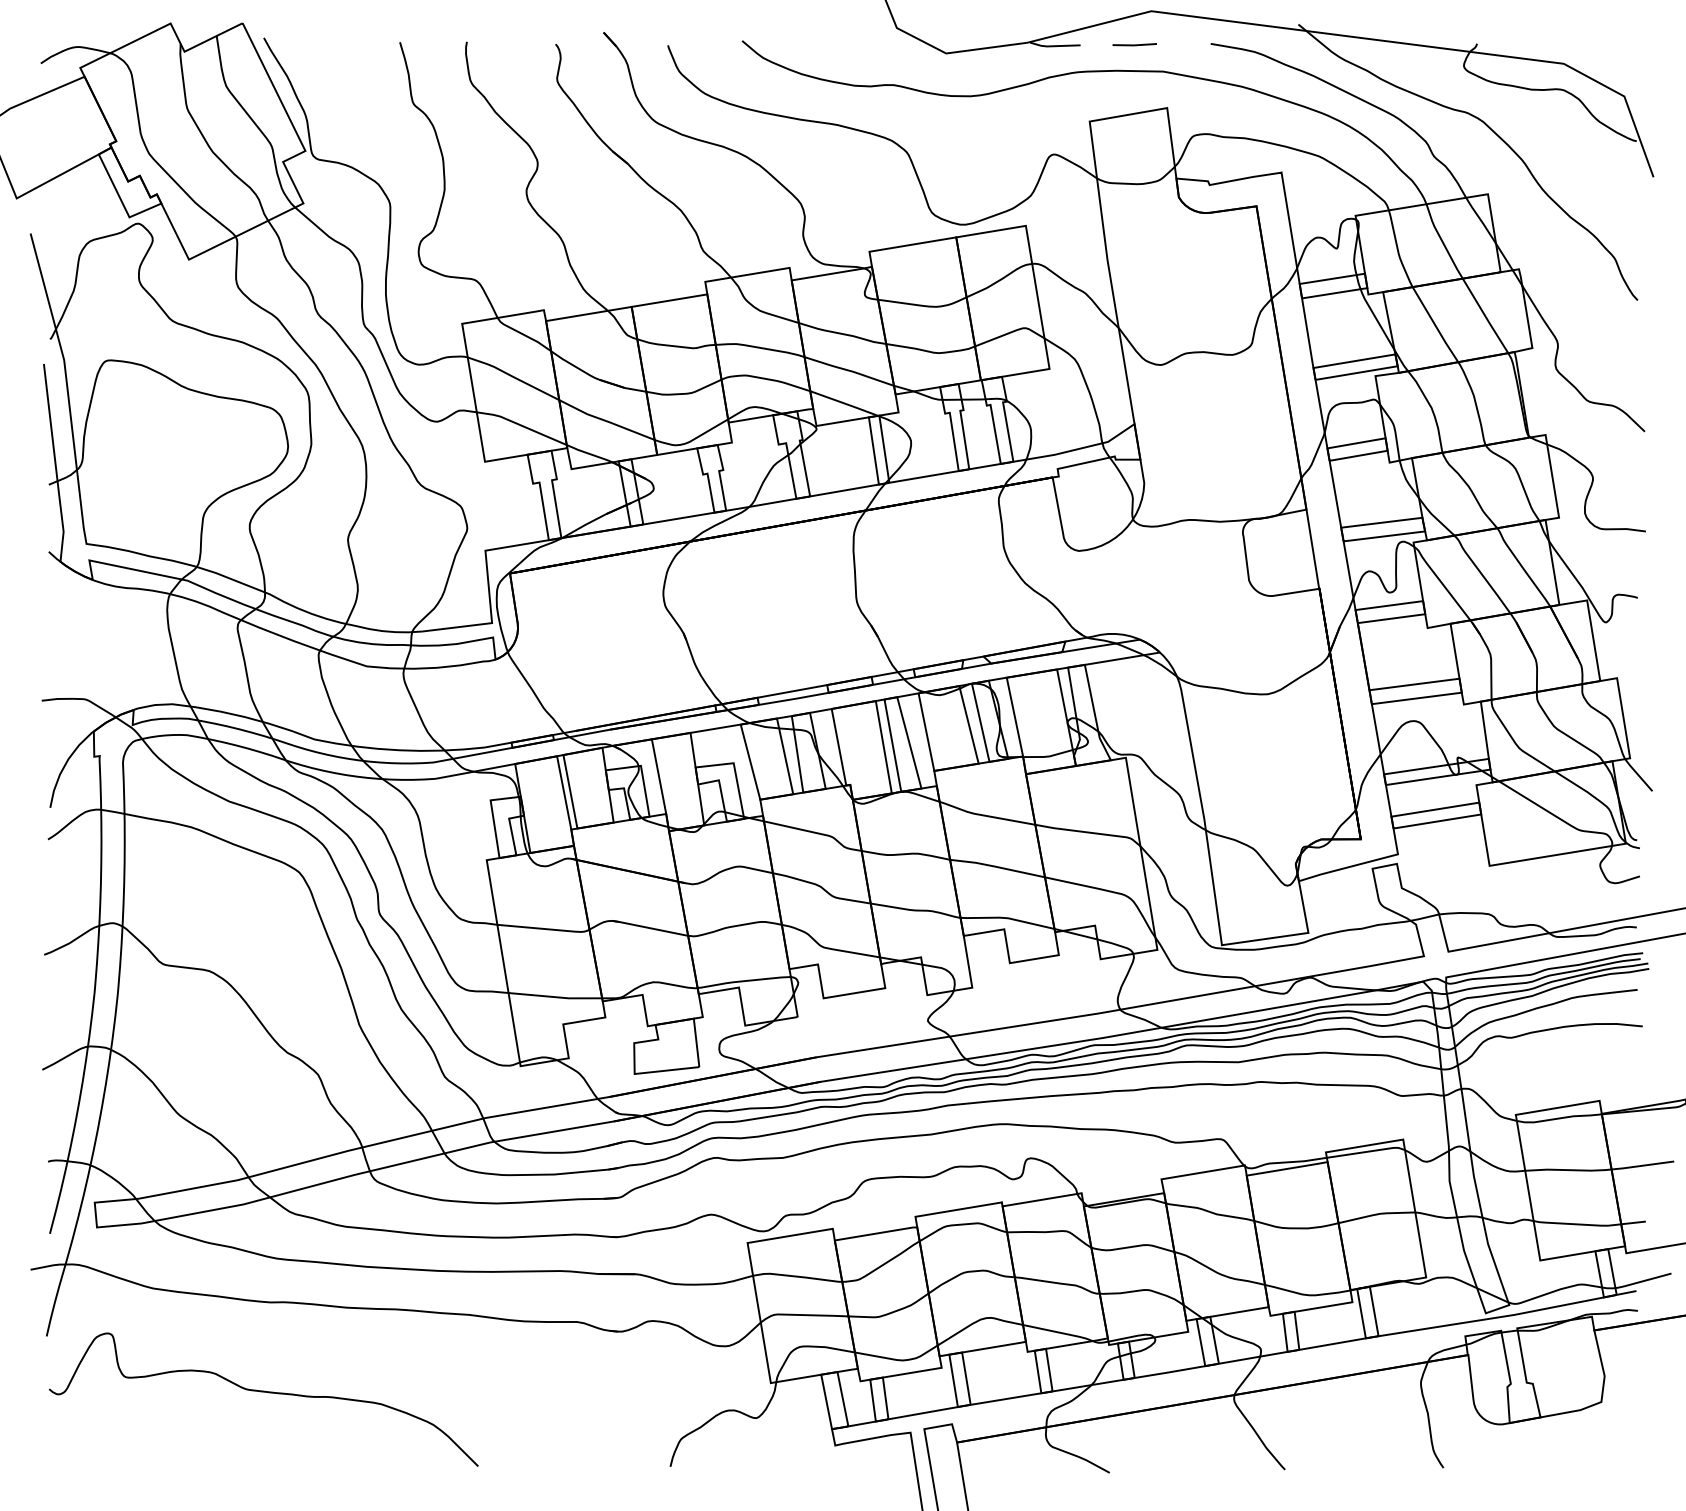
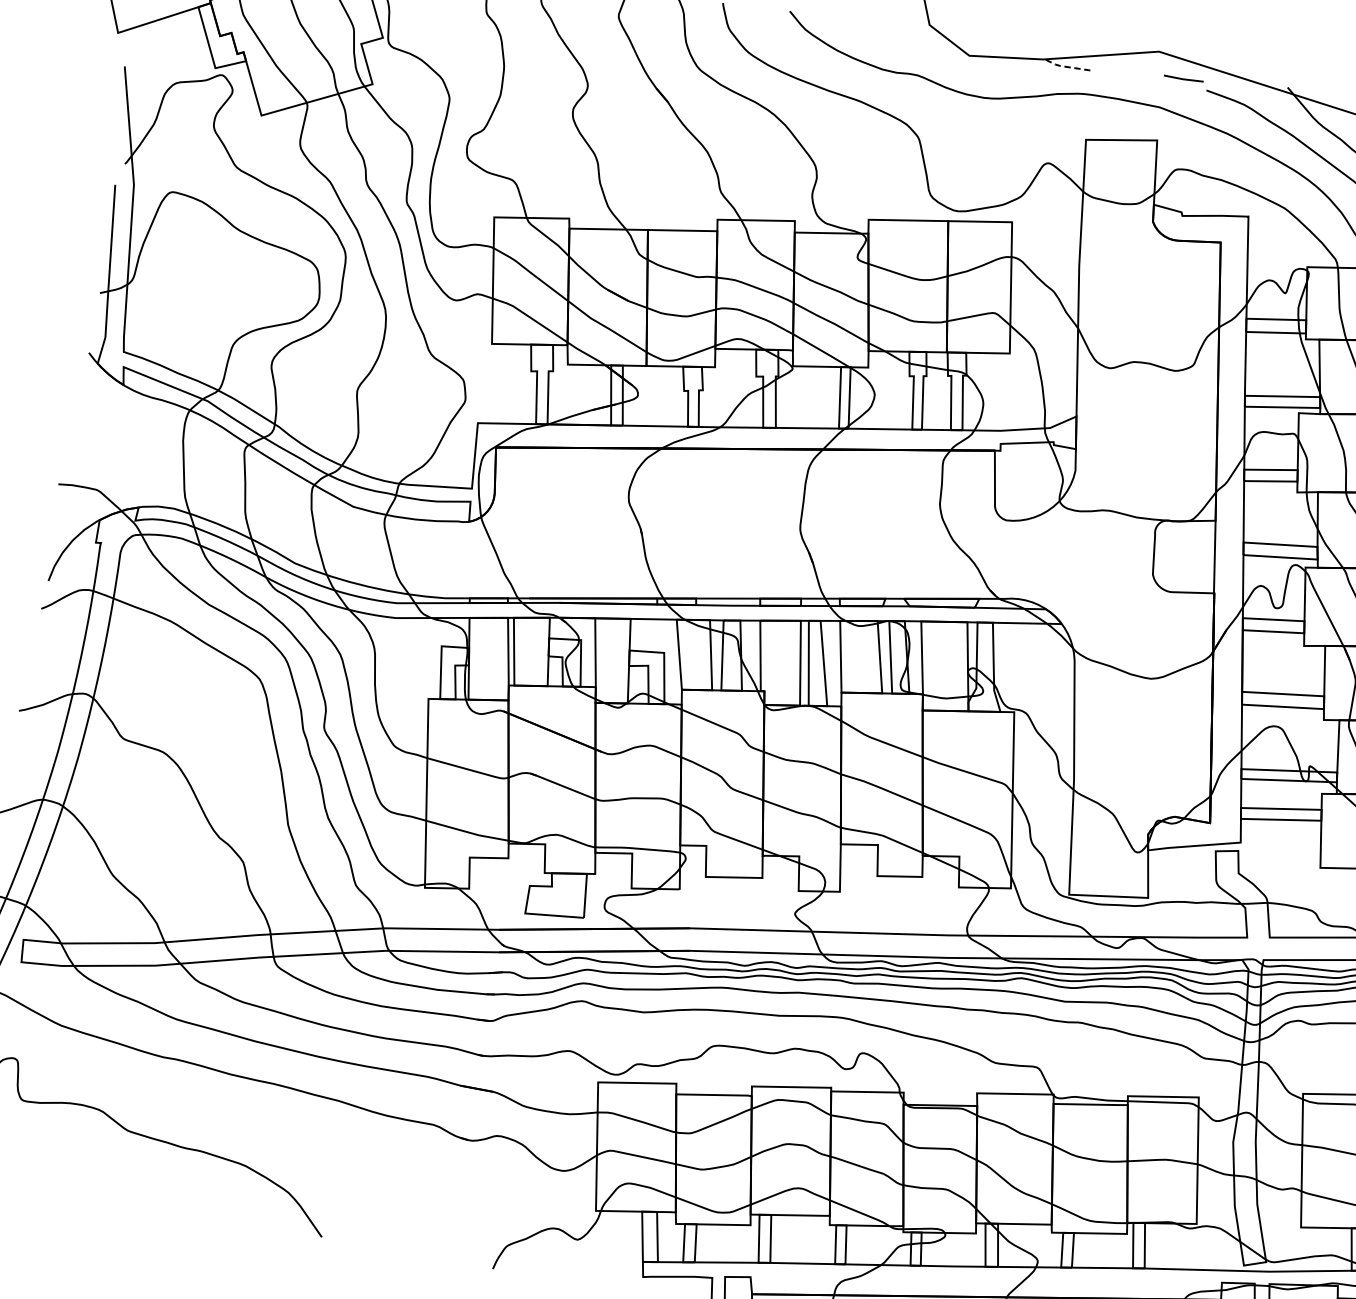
line: (1134, 44) -> (1183, 78), moved
line: (1054, 46) -> (1066, 67), solid -> dashed

